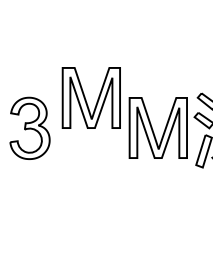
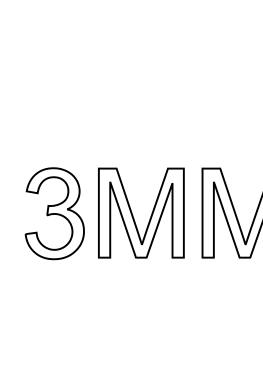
part: (90, 97) -> (140, 212), moved

